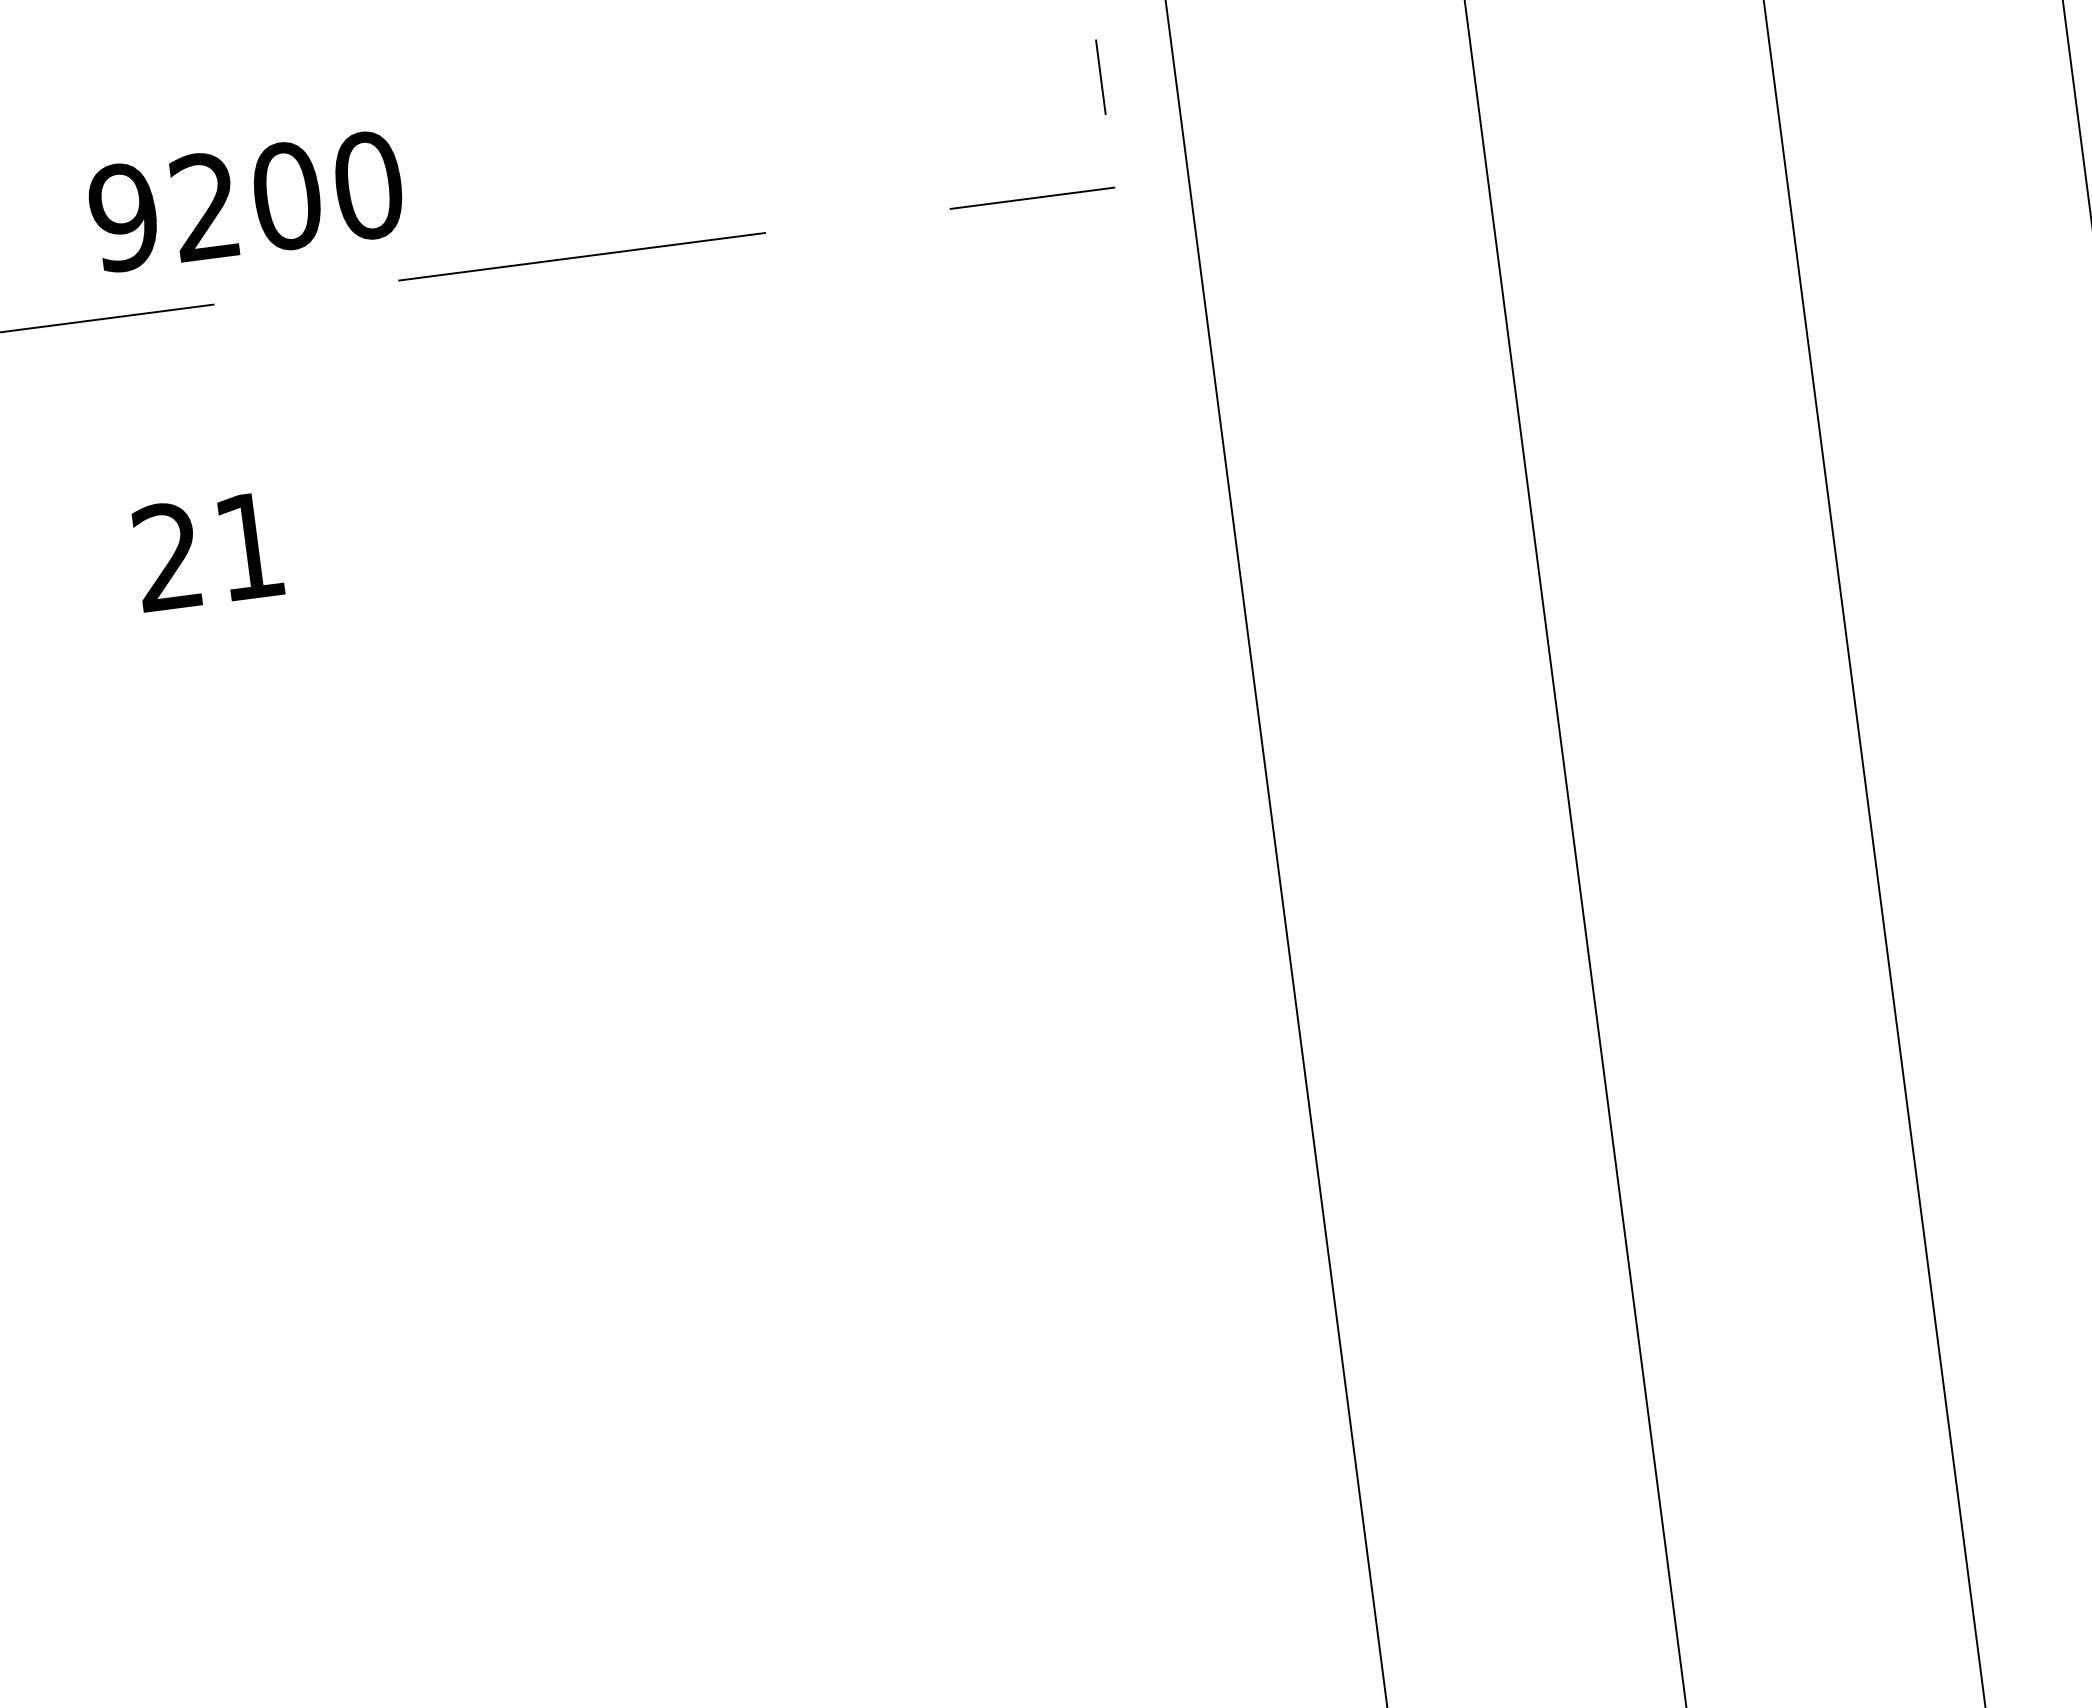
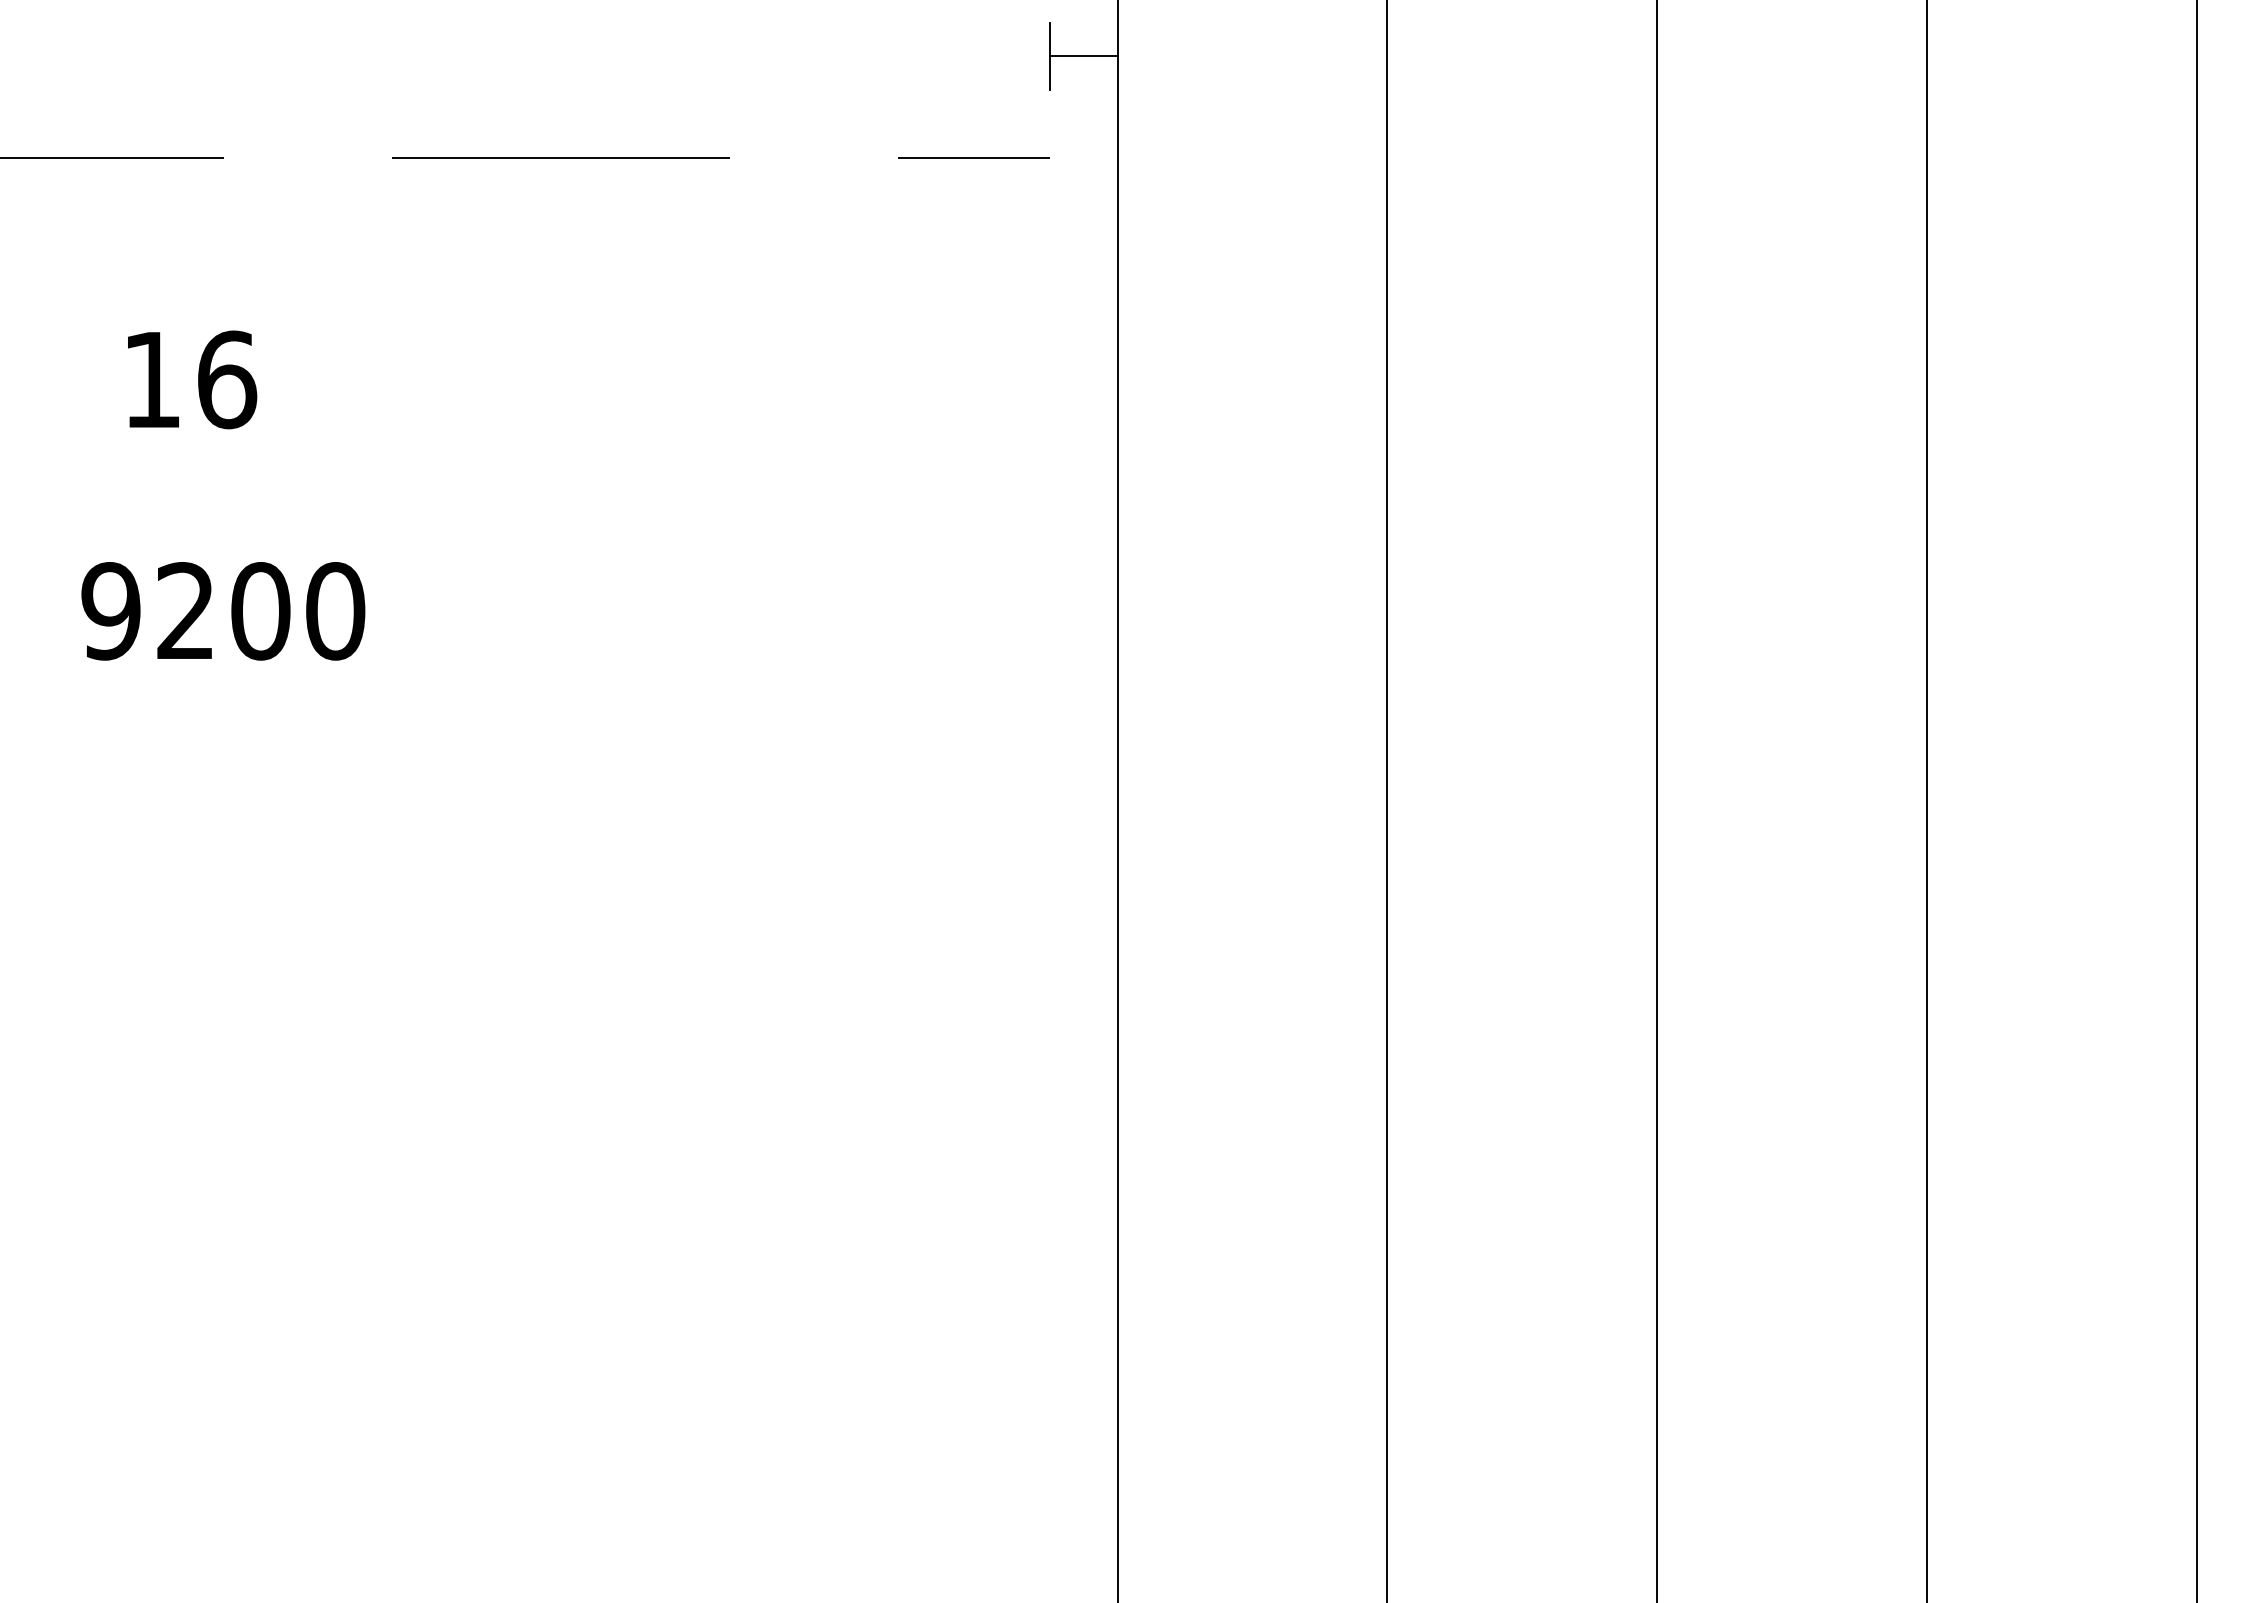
line: (1137, 72) -> (1083, 56), added
text: (246, 201) -> (223, 611), moved
text: (209, 551) -> (190, 379), 21 -> 16

